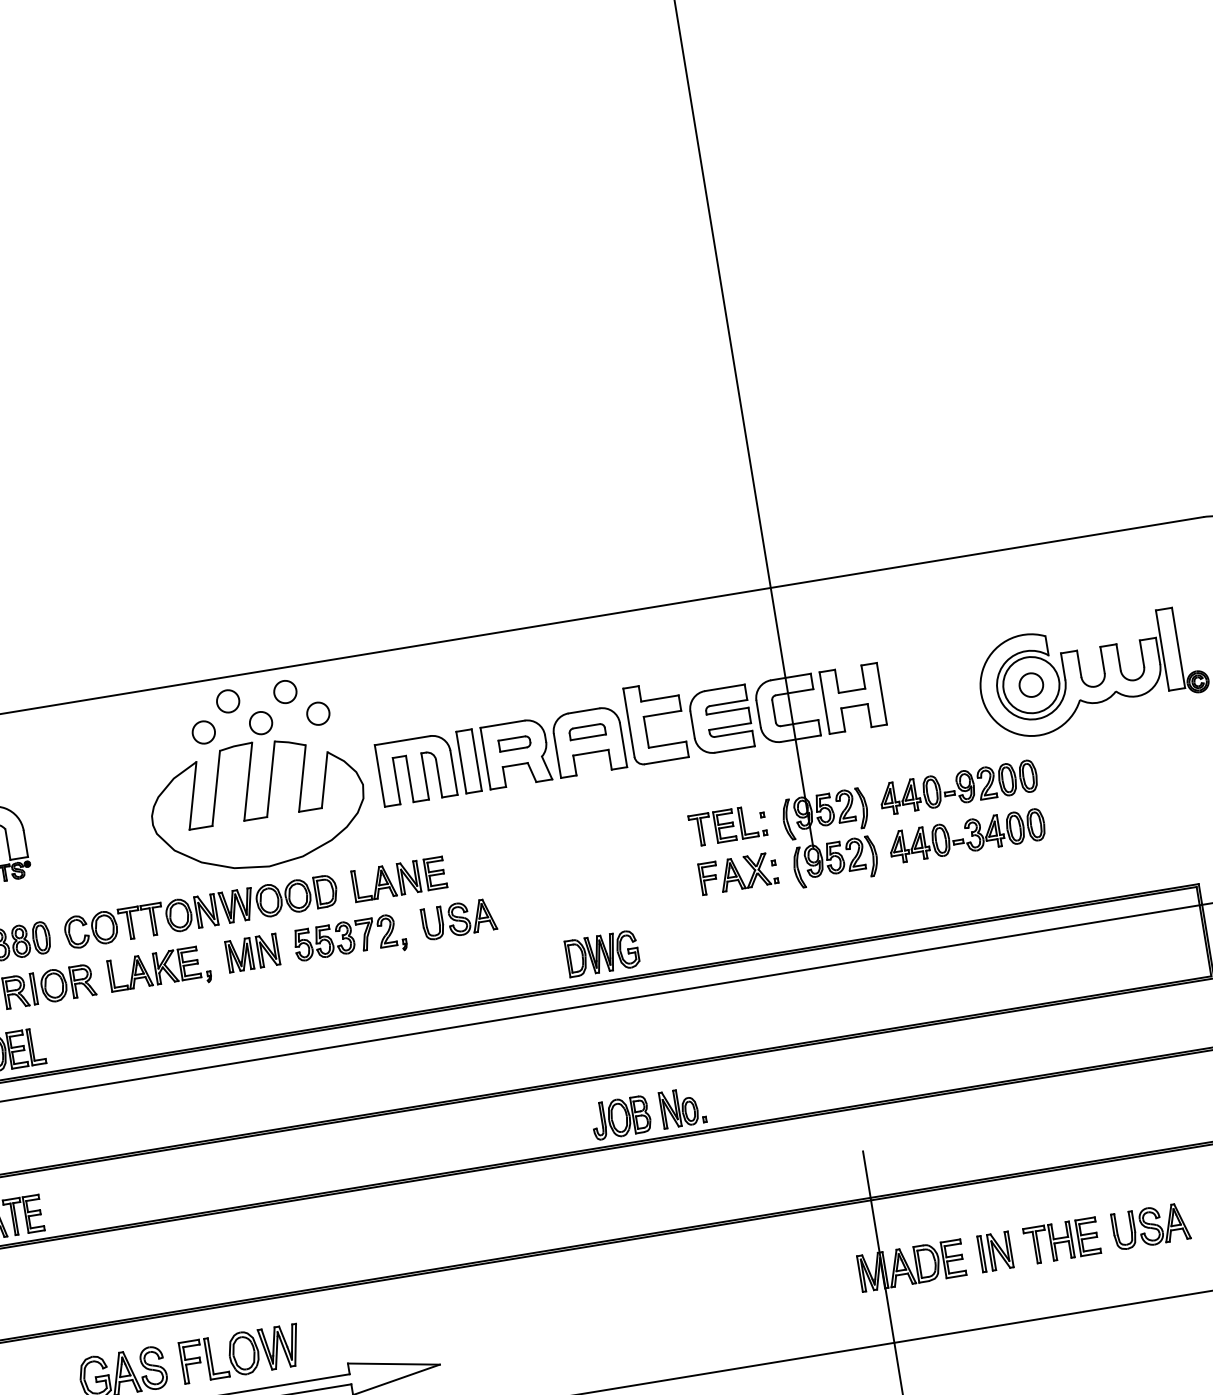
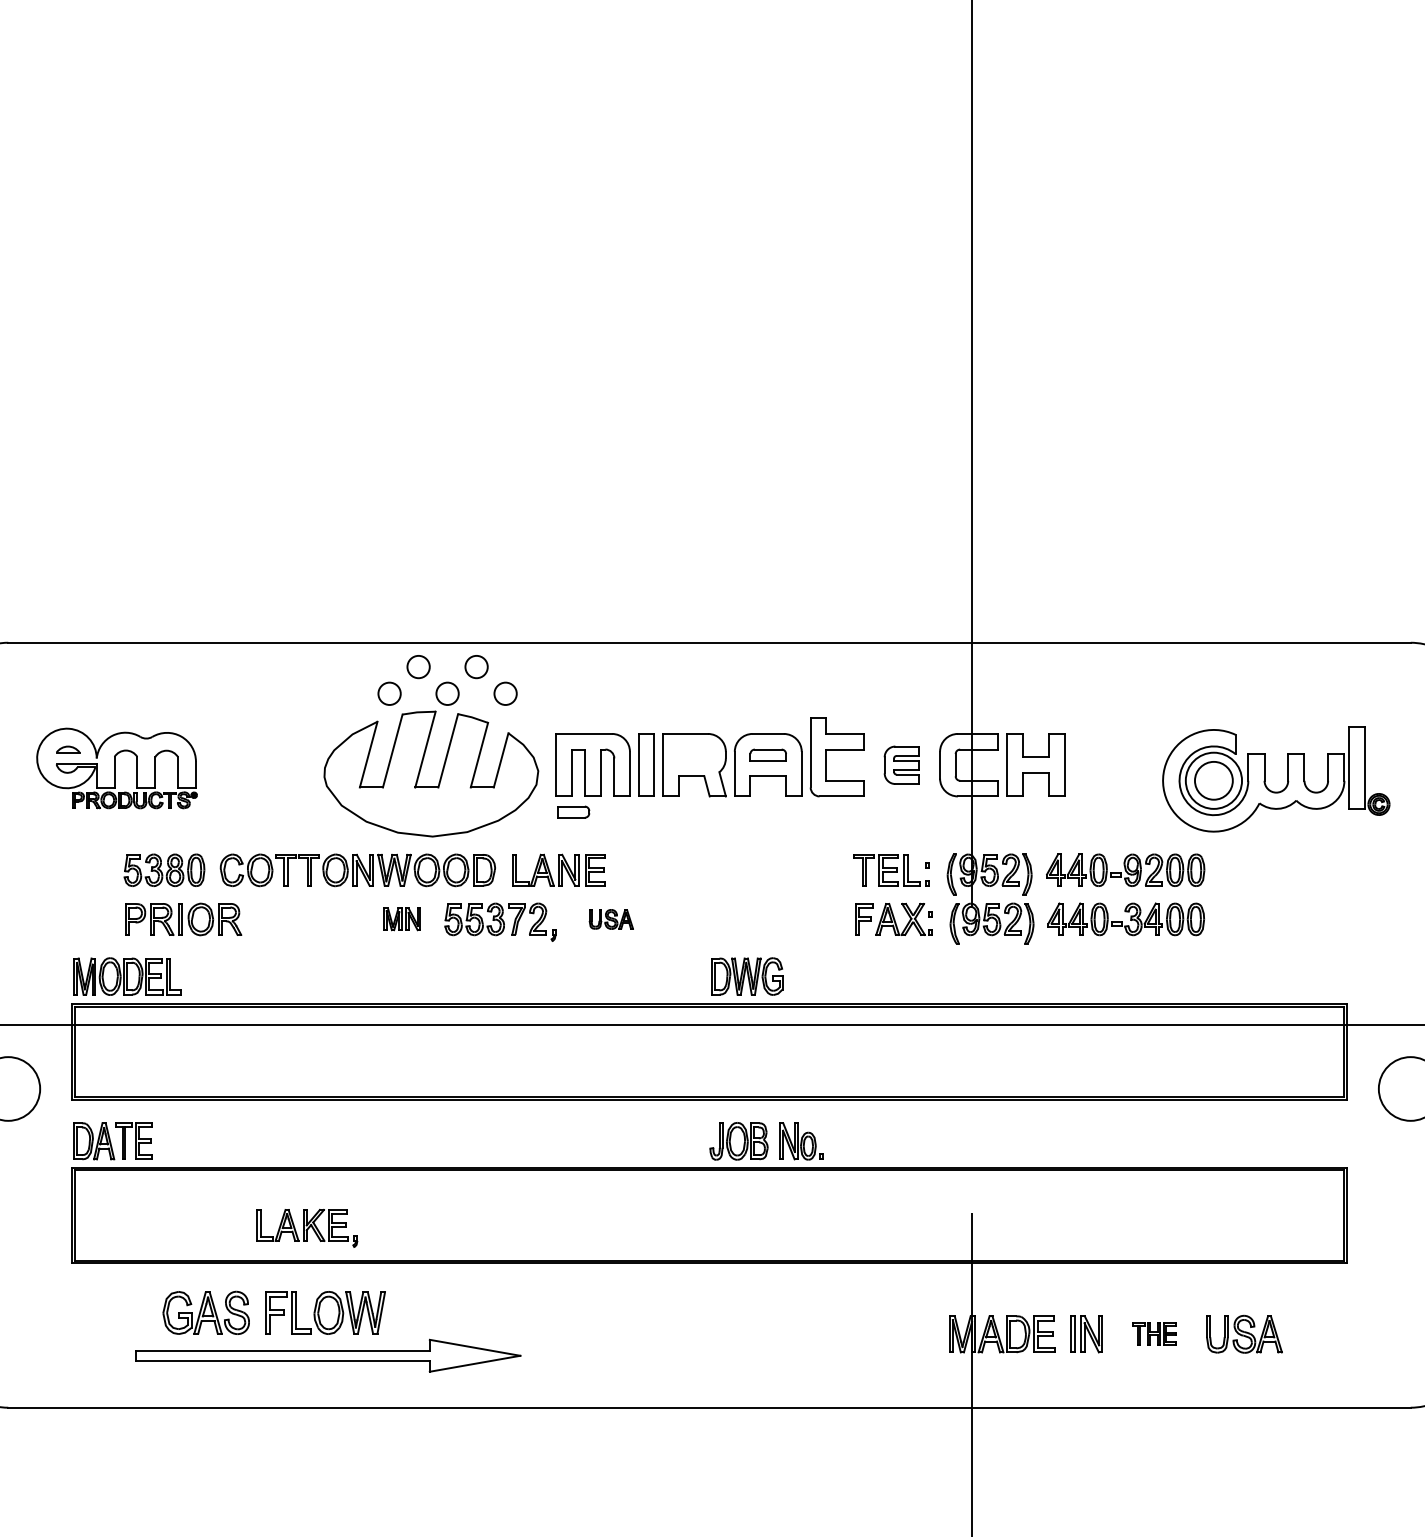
circle: (1030, 684) -> (1213, 780), size x1.6
part: (720, 720) -> (901, 765), size x0.6
part: (514, 743) -> (573, 811), moved
part: (459, 919) -> (611, 919), size x0.6
part: (252, 952) -> (402, 918), size x0.7
part: (159, 970) -> (307, 1227), moved
part: (1062, 1240) -> (1154, 1333), size x0.6

